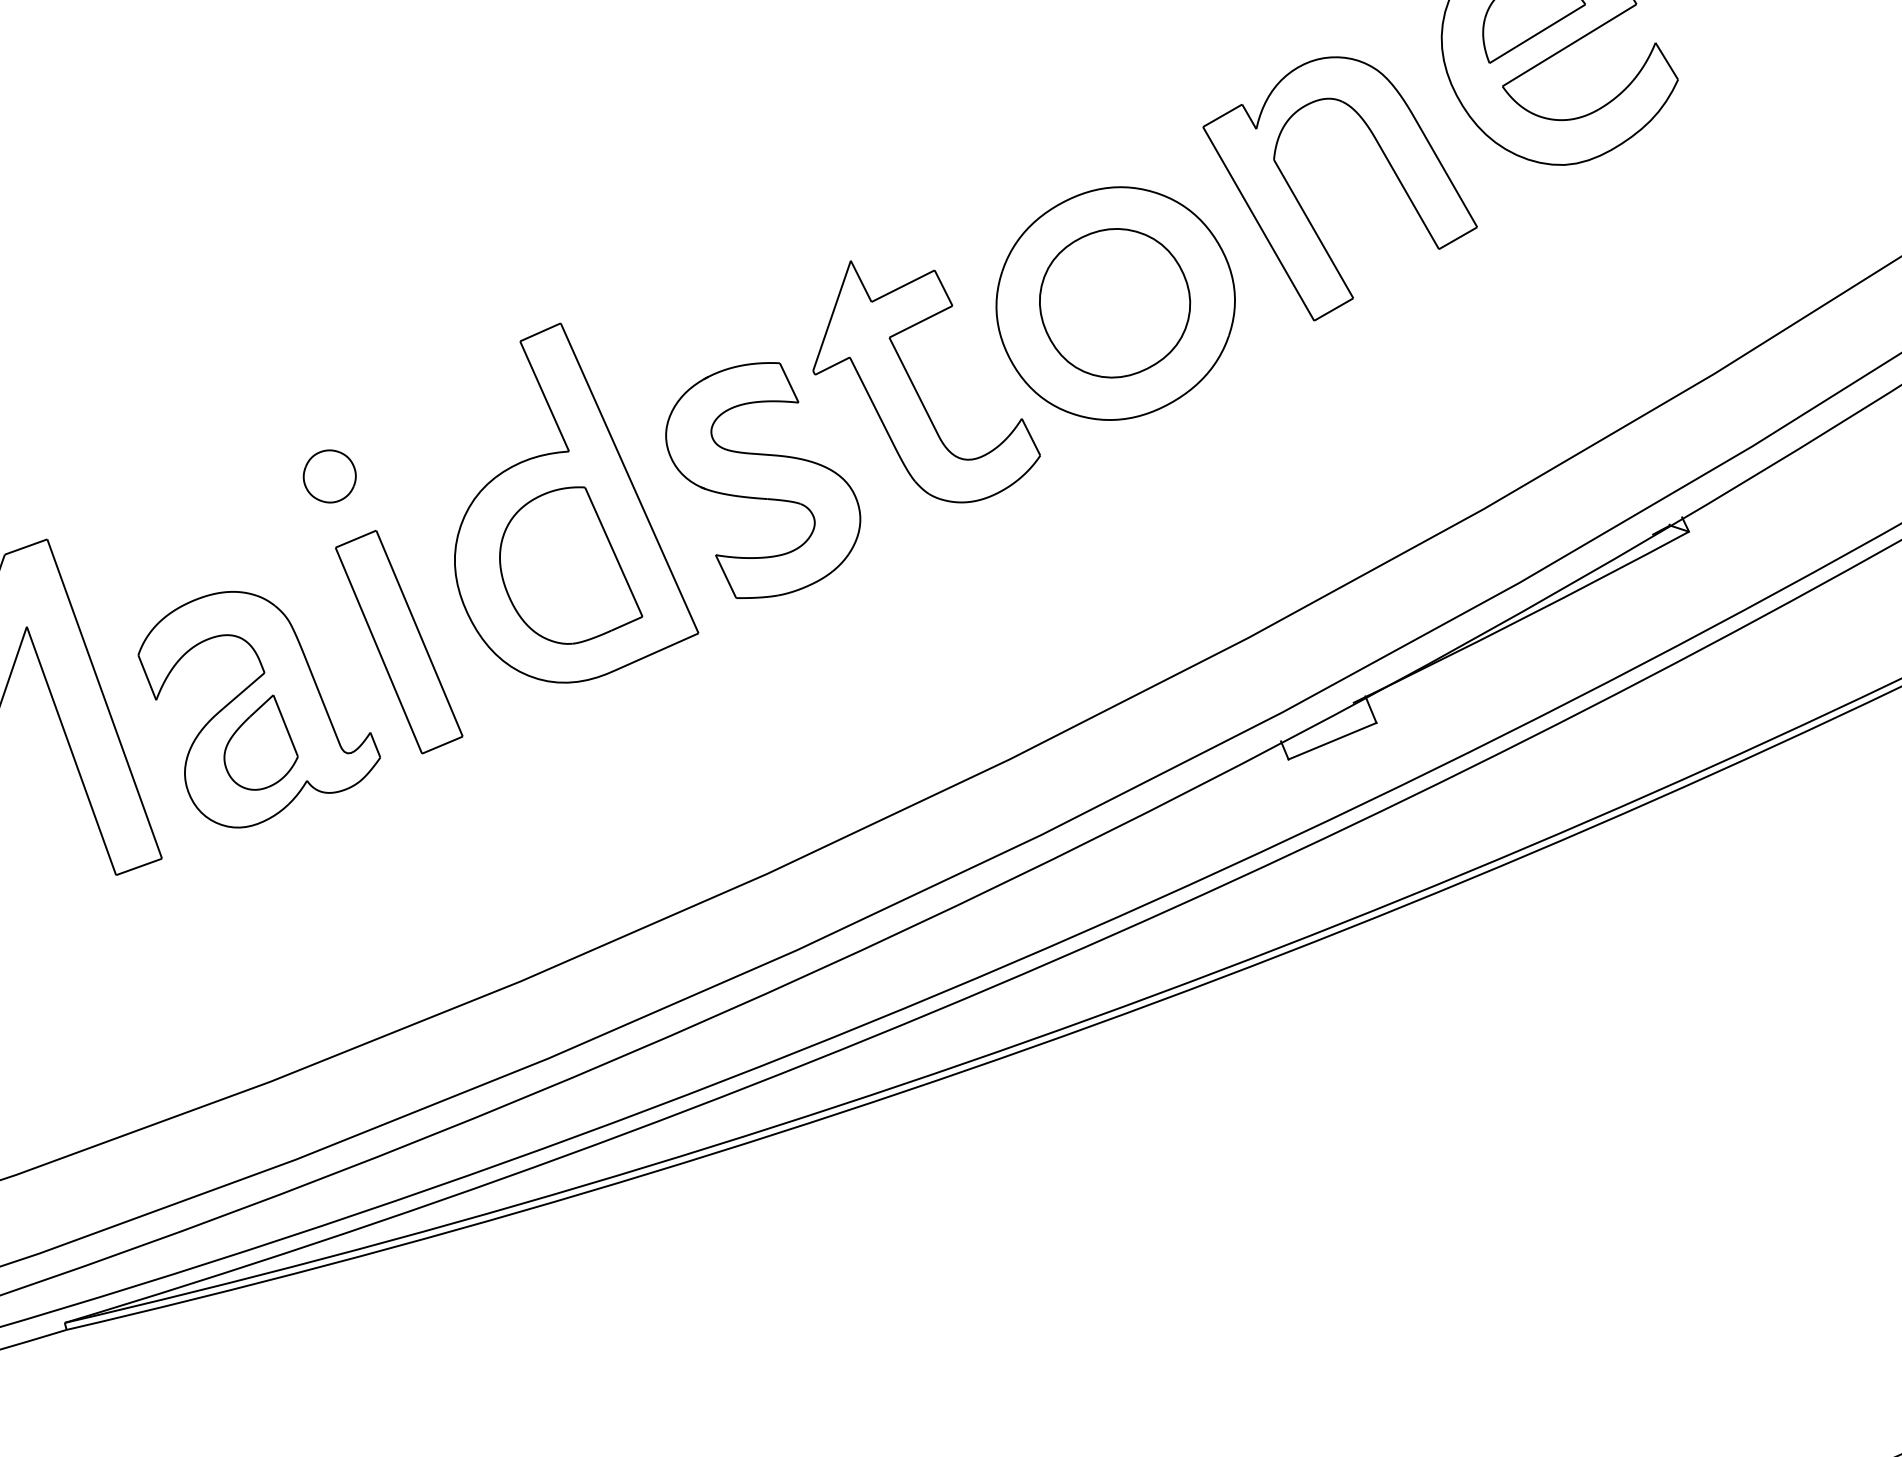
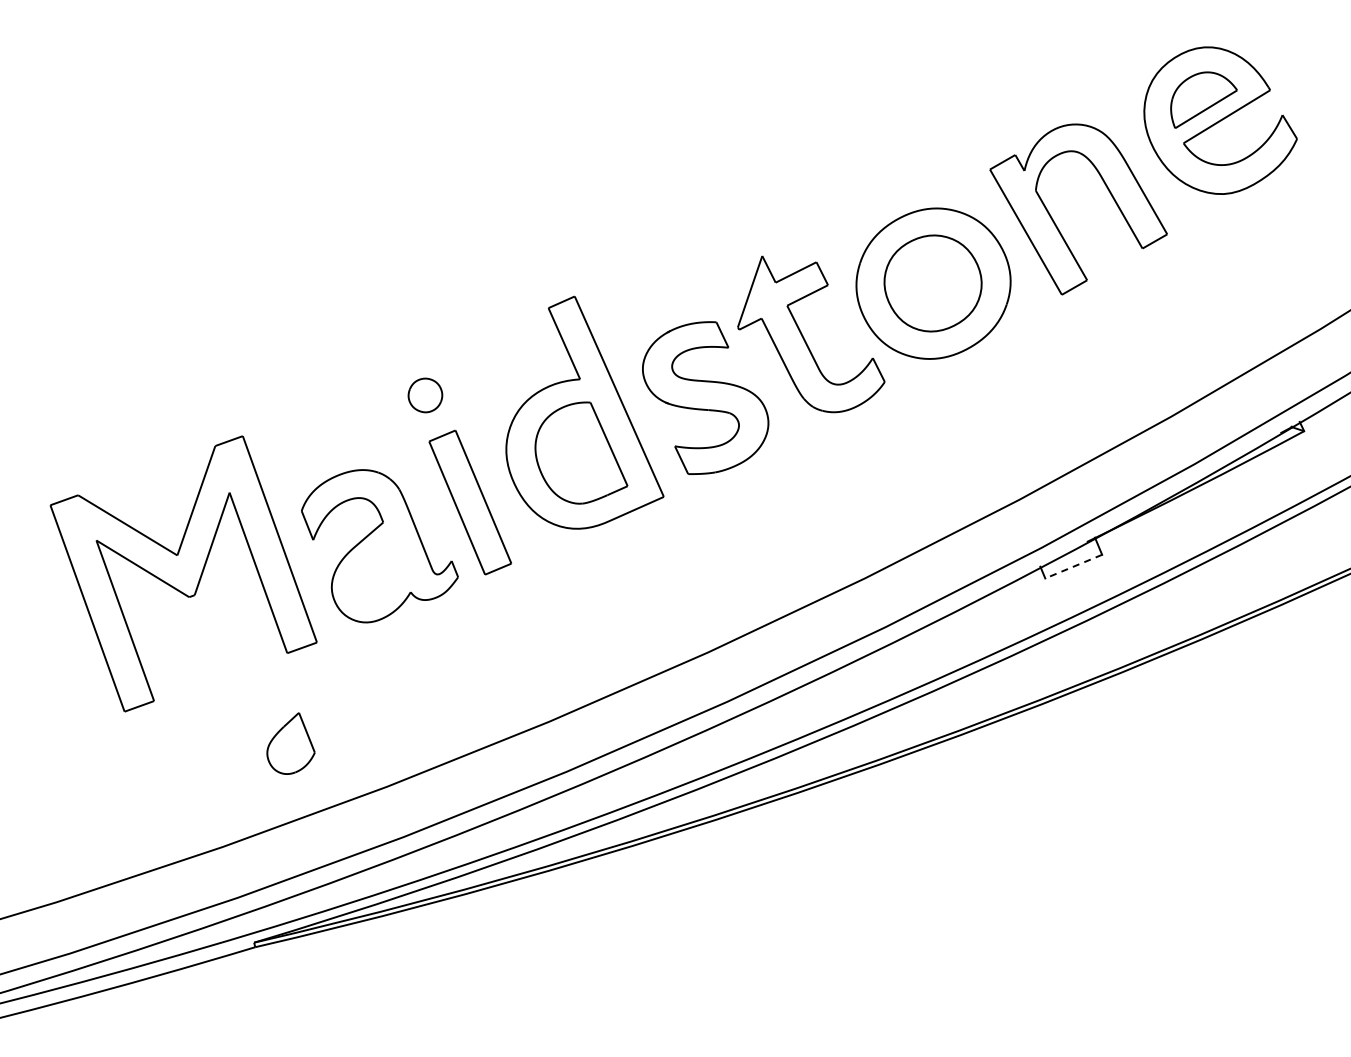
line: (1332, 741) -> (1073, 566), solid -> dashed
part: (260, 742) -> (290, 743), moved

